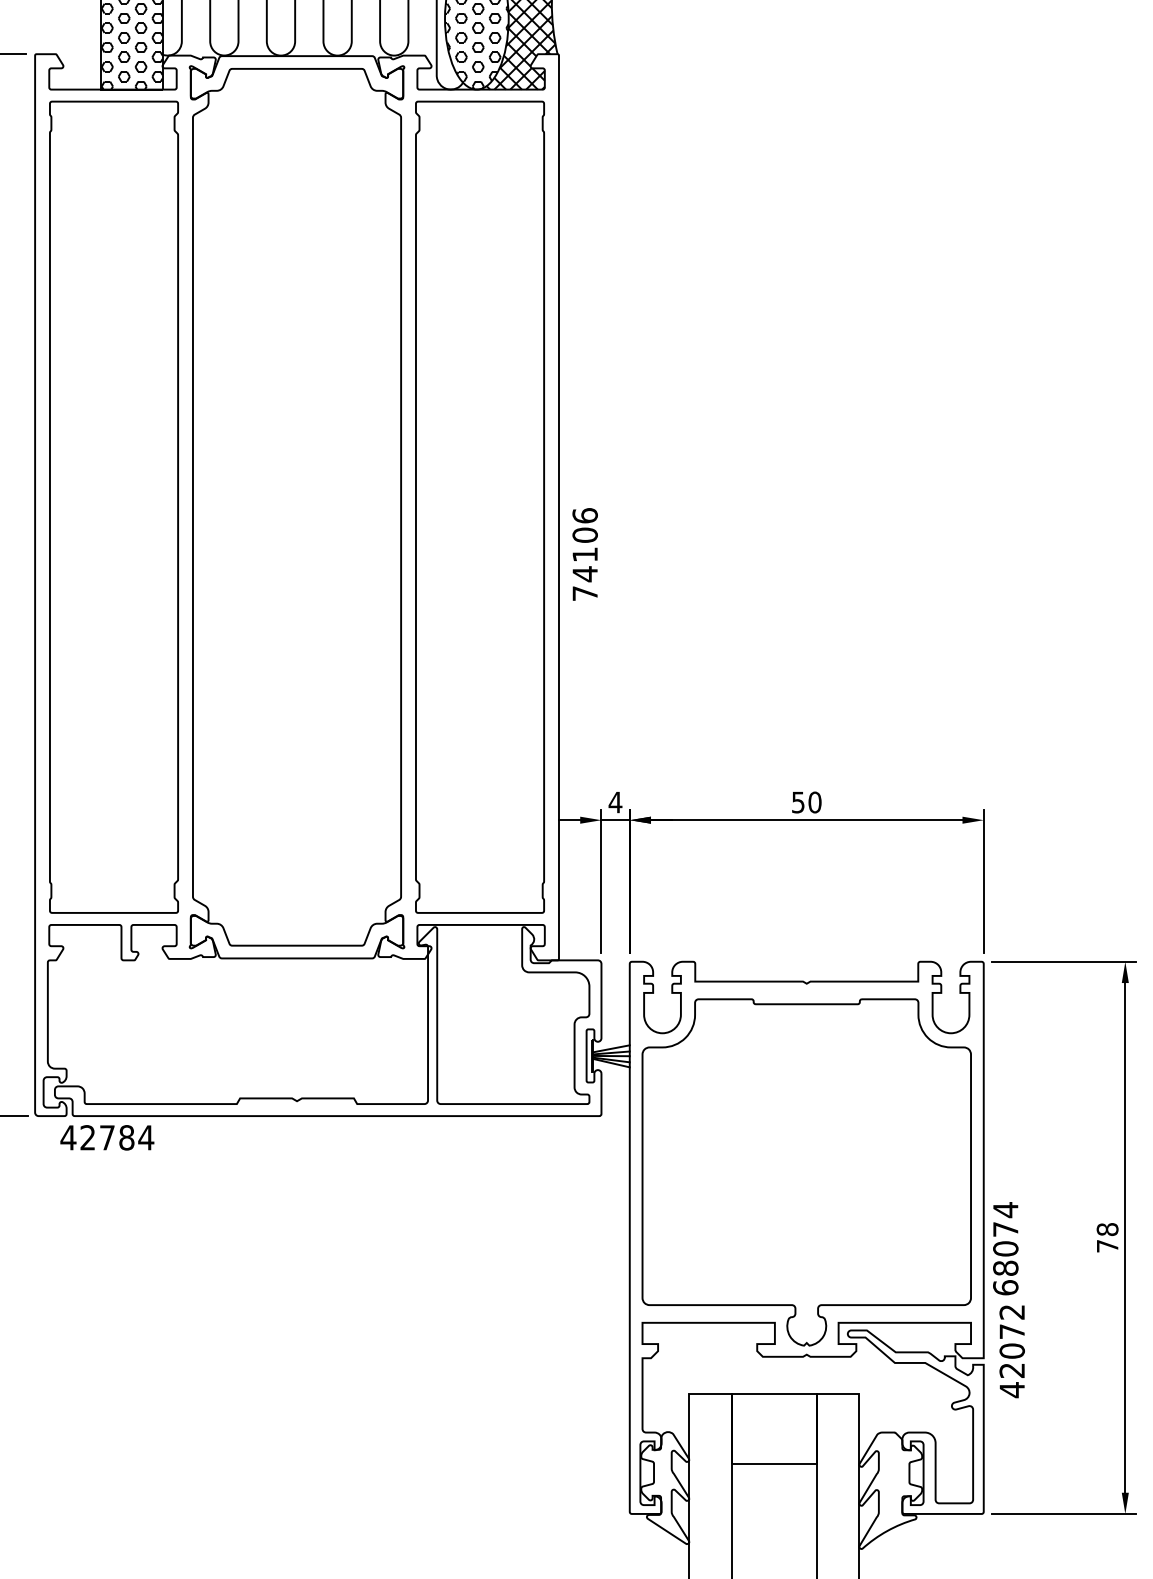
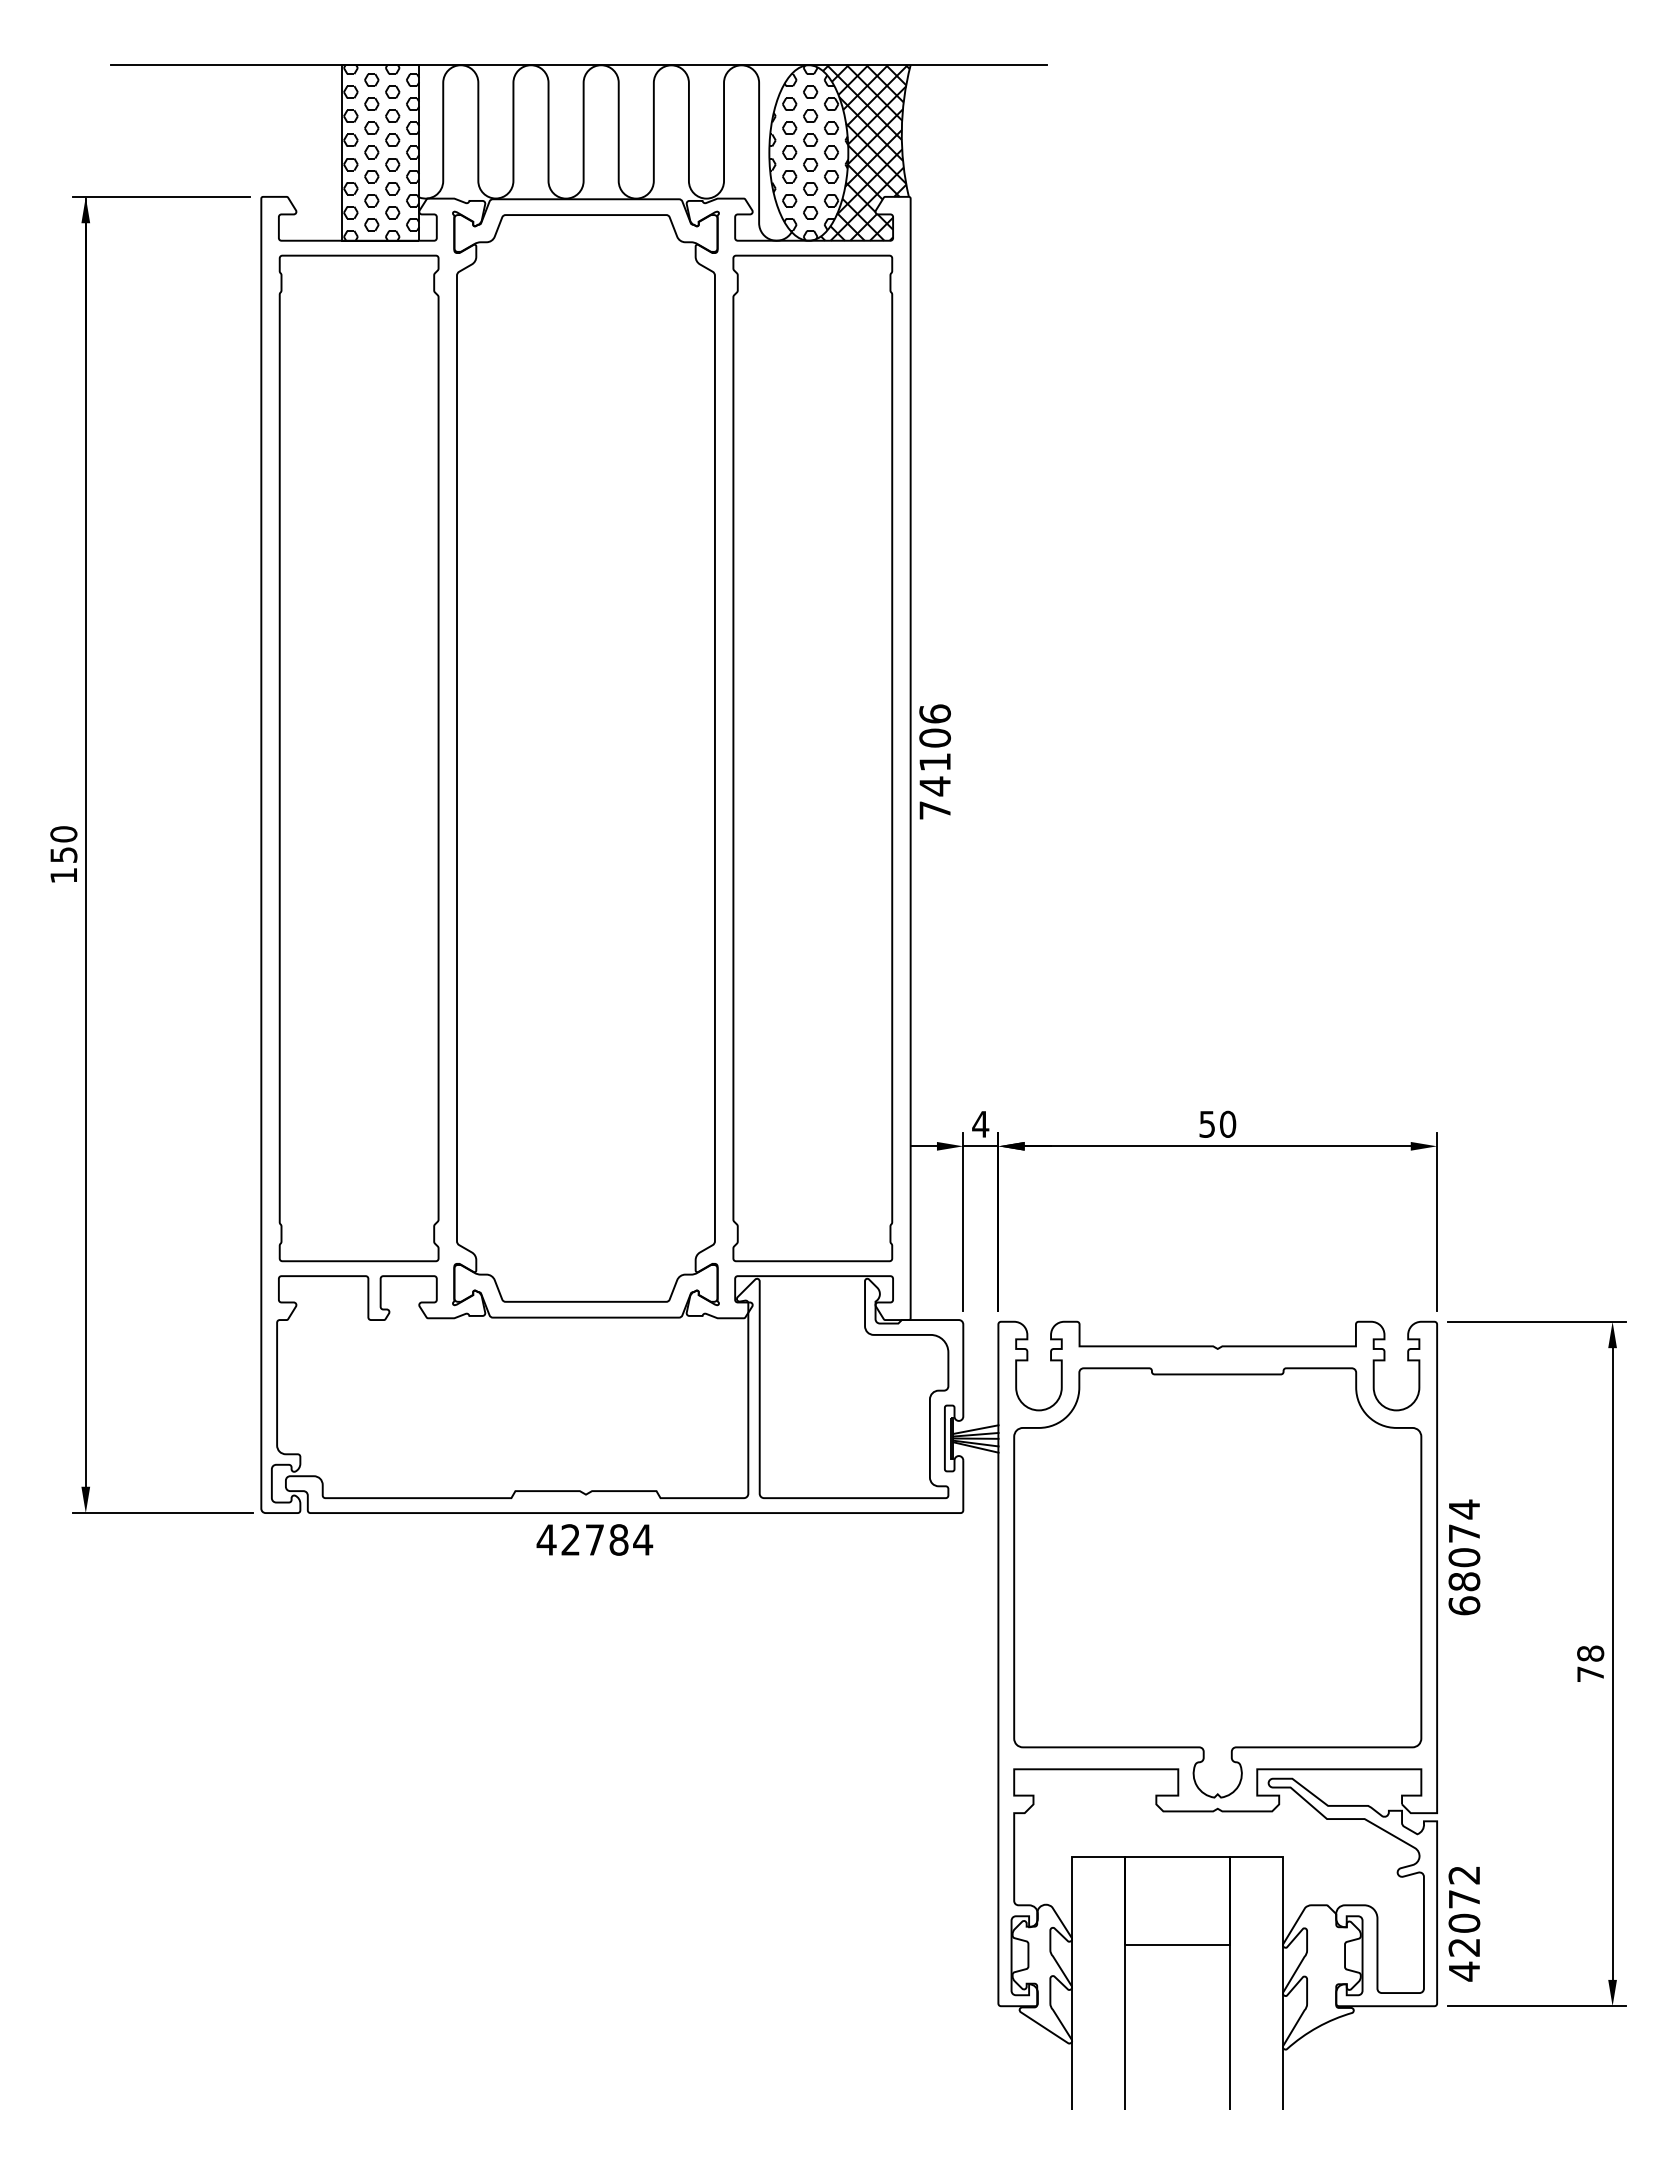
text: (584, 554) -> (934, 761), moved
text: (107, 1137) -> (594, 1539), moved
text: (1005, 1248) -> (1464, 1557), moved
text: (1012, 1352) -> (1464, 1924), moved

